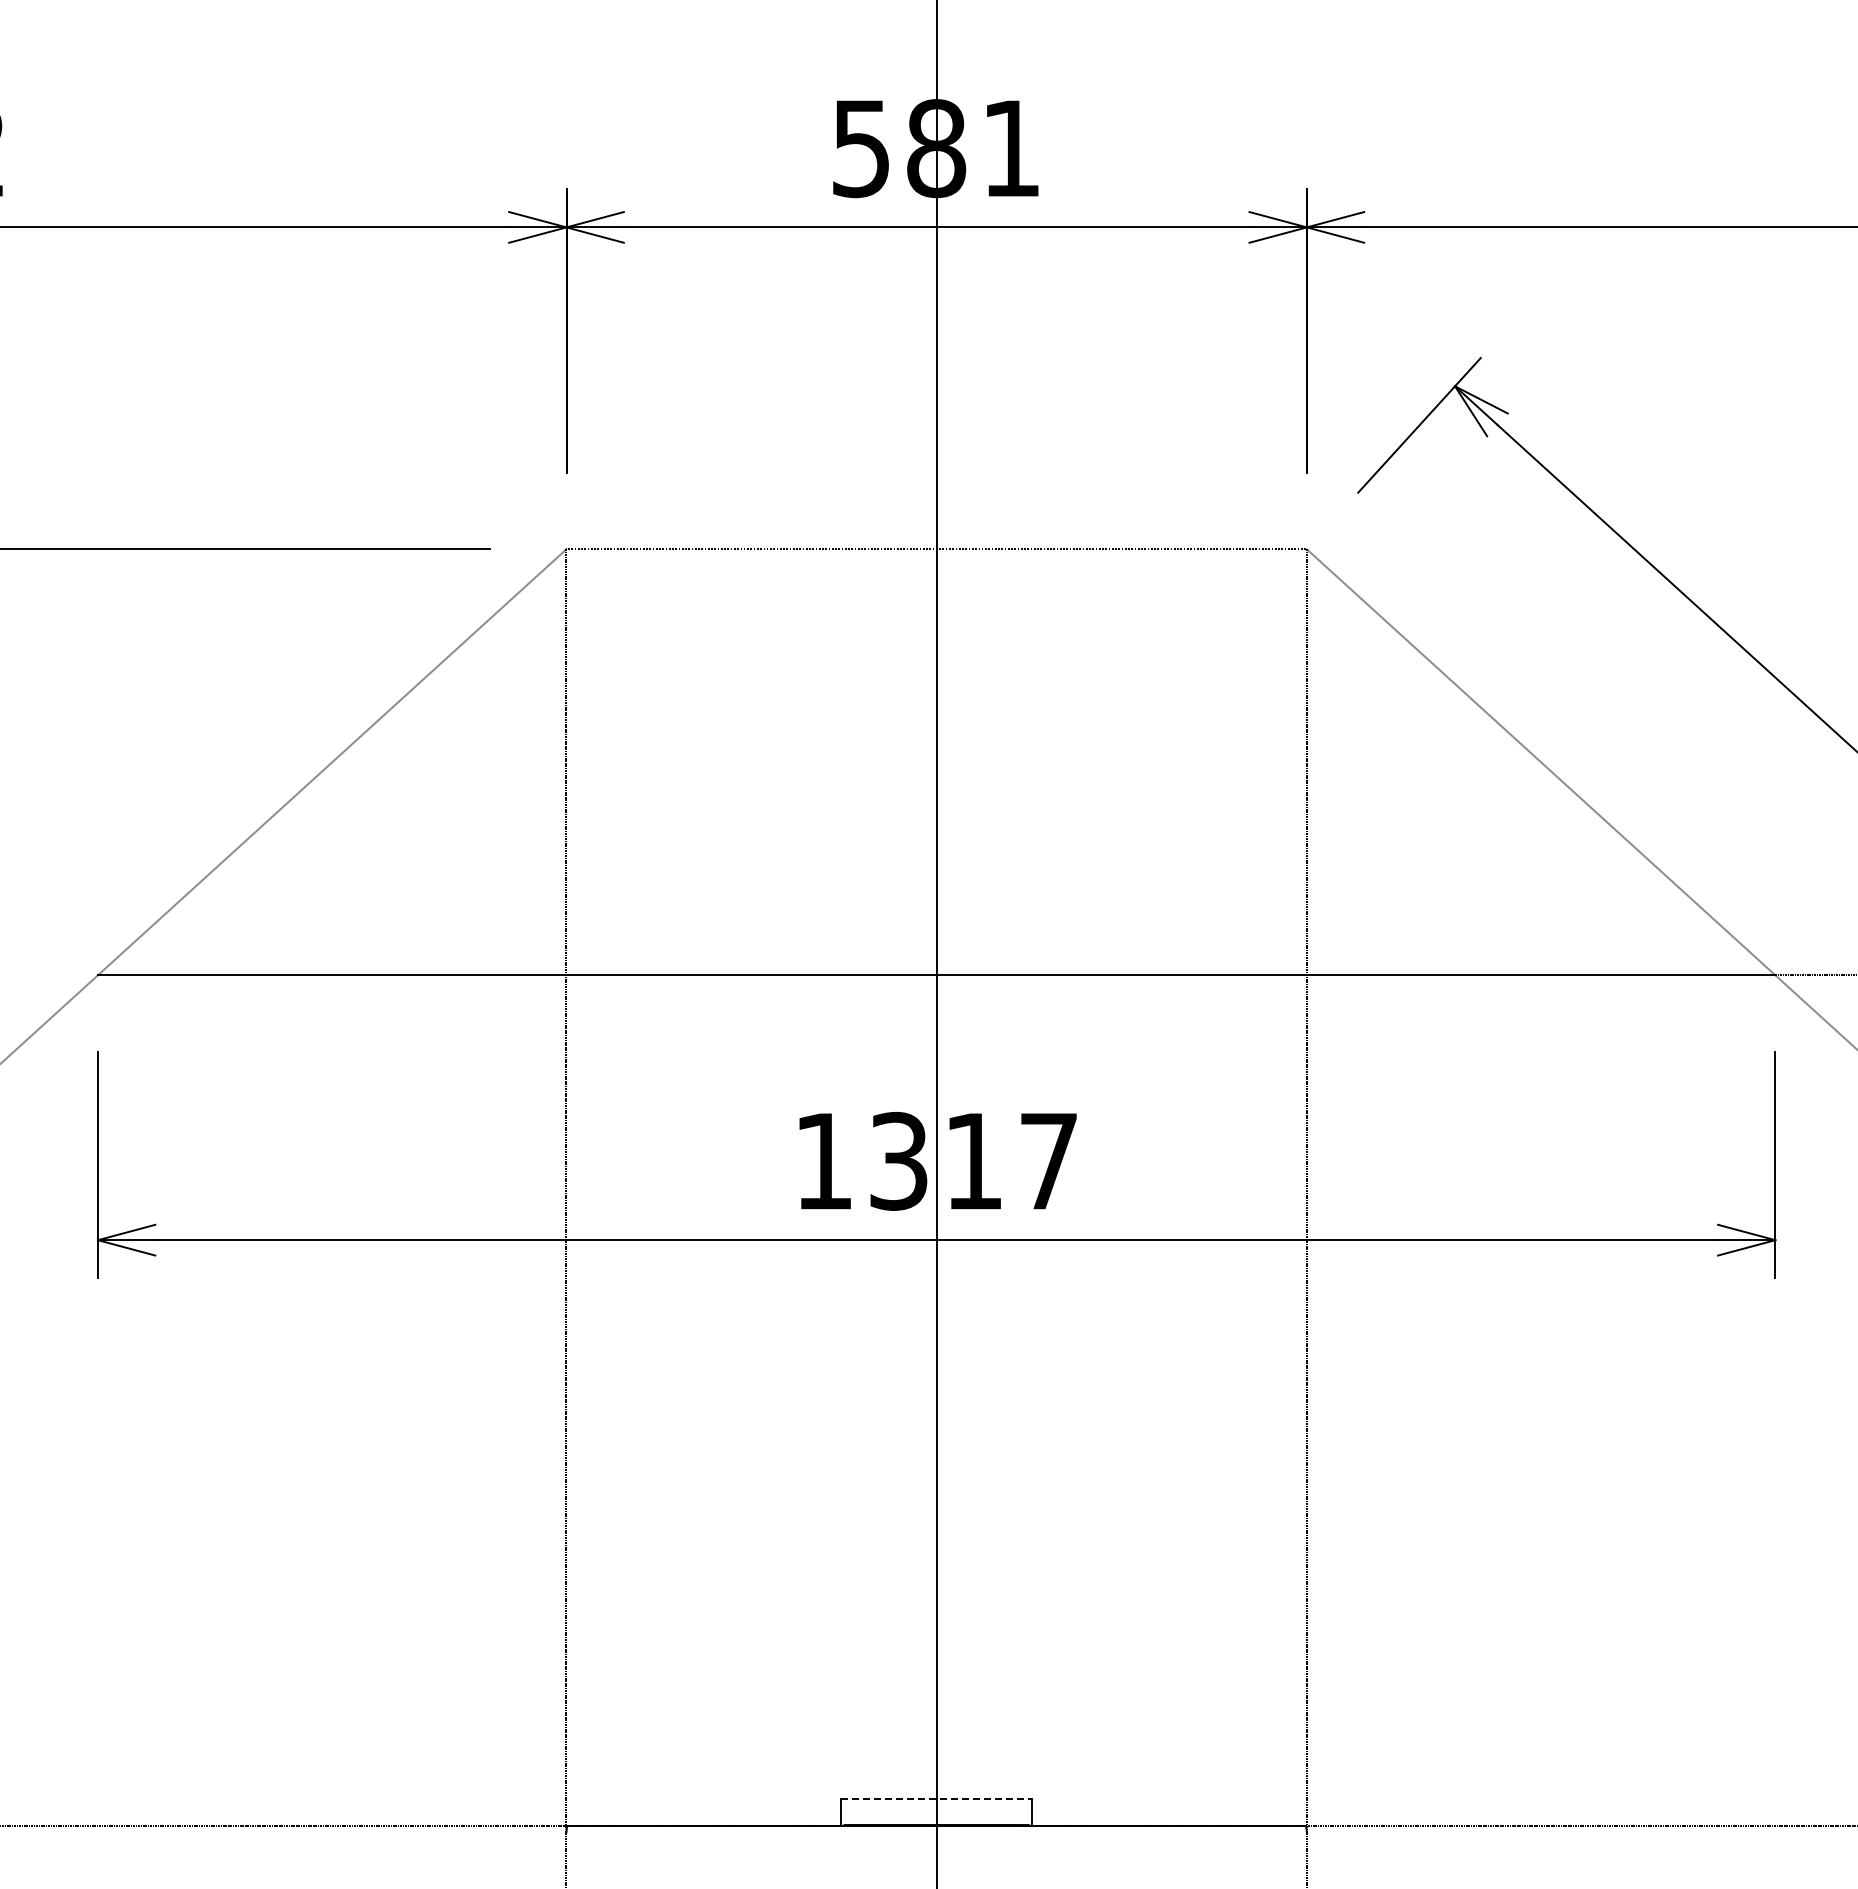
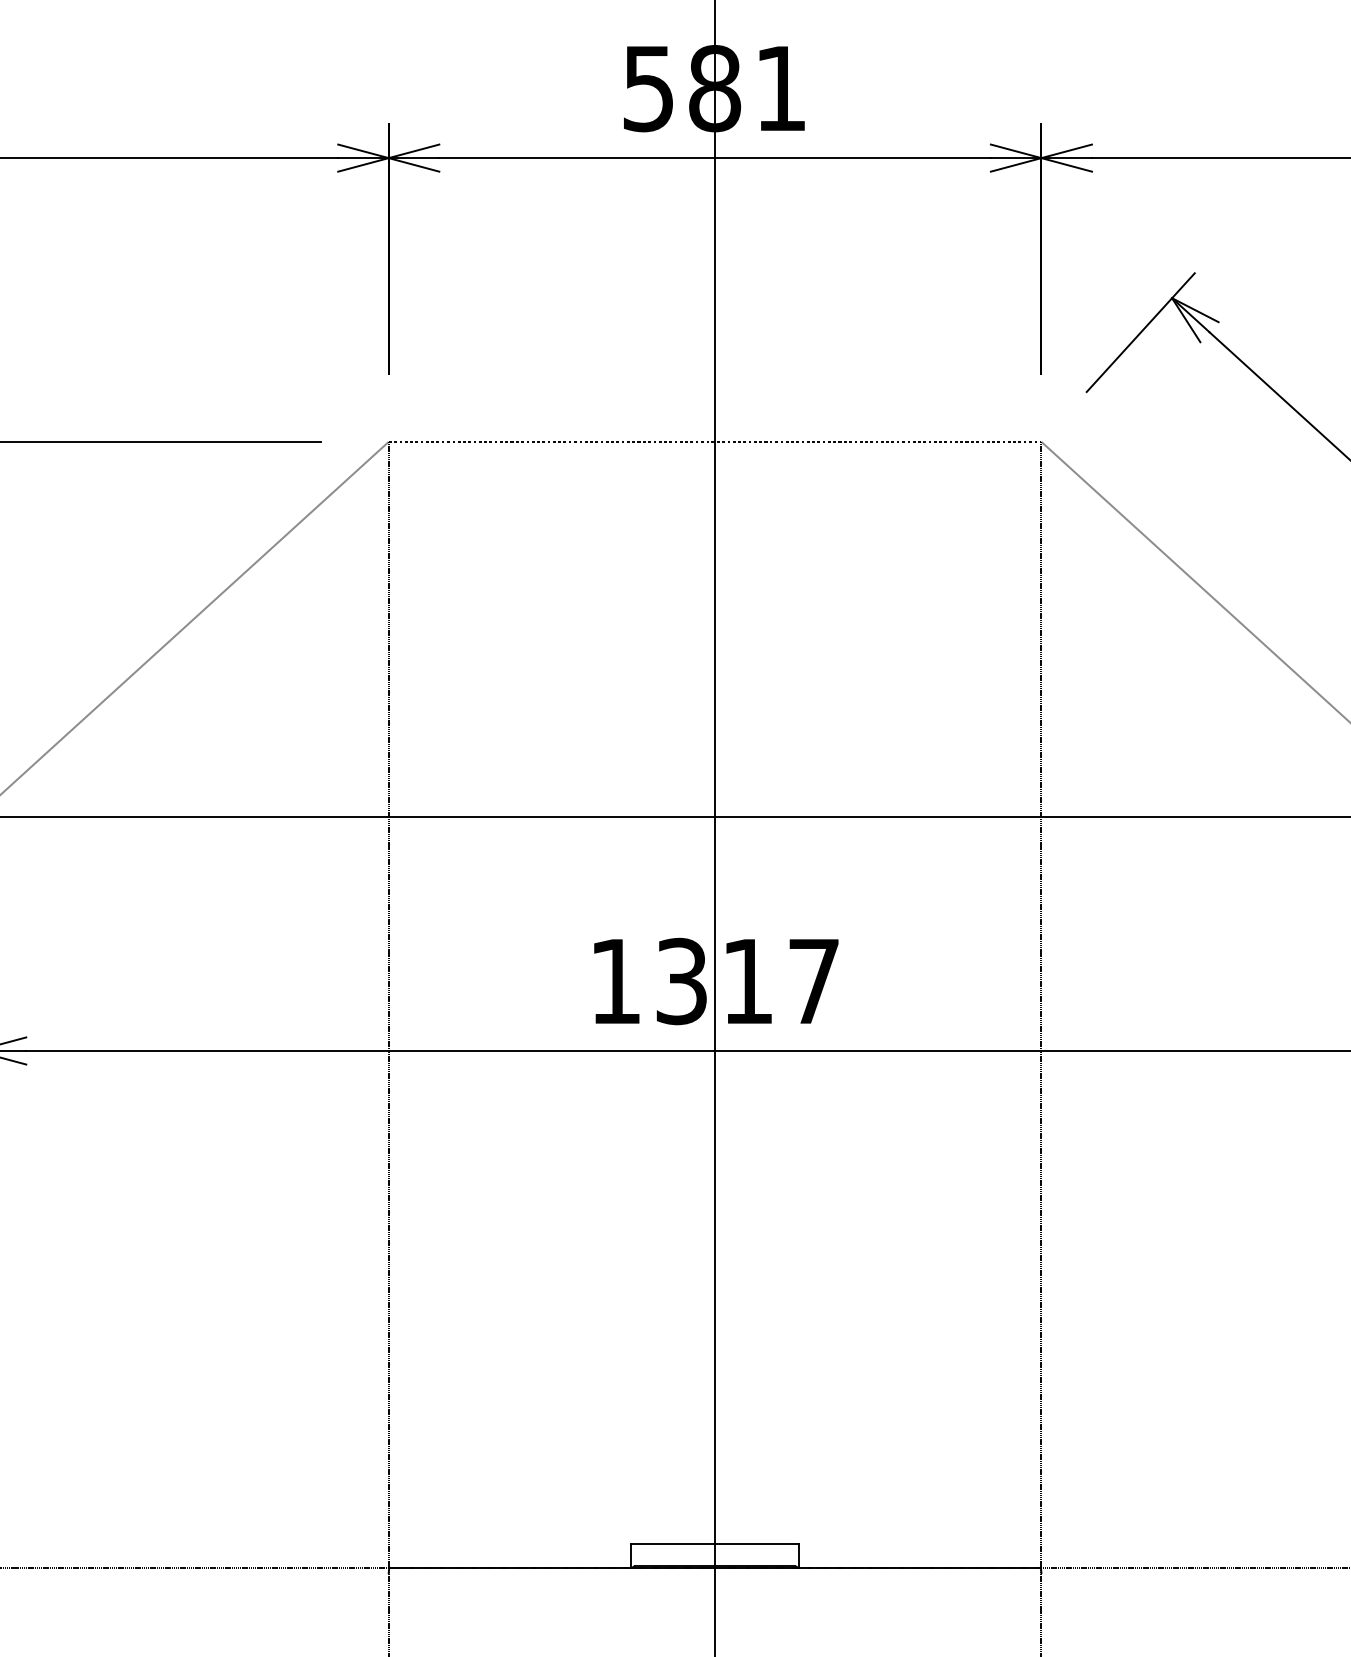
line: (936, 1799) -> (714, 1544), dashed -> solid

